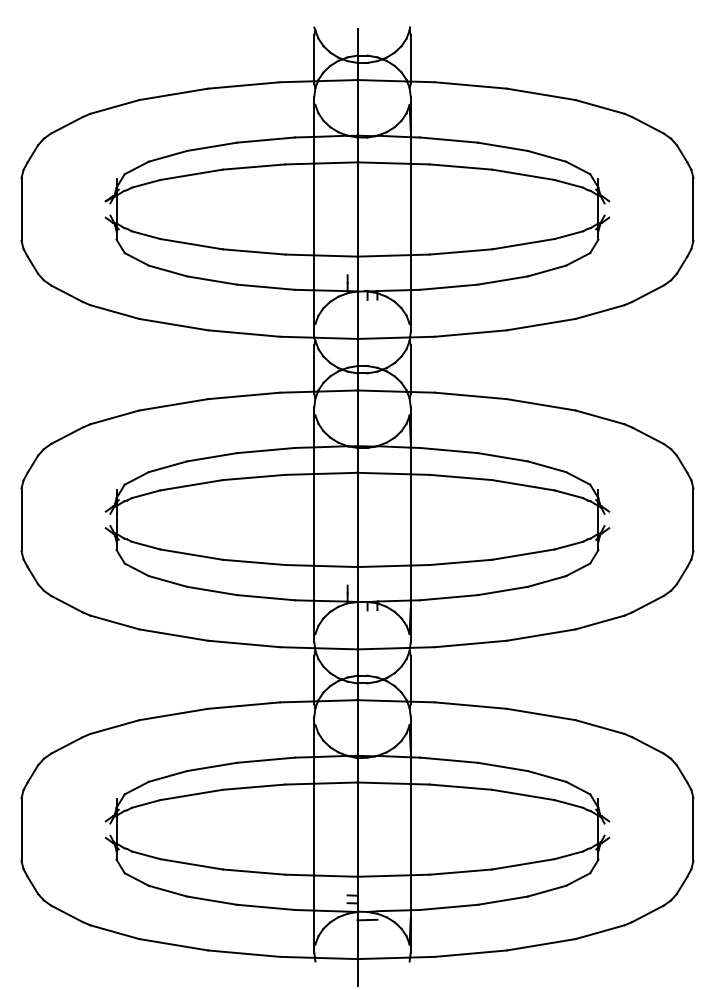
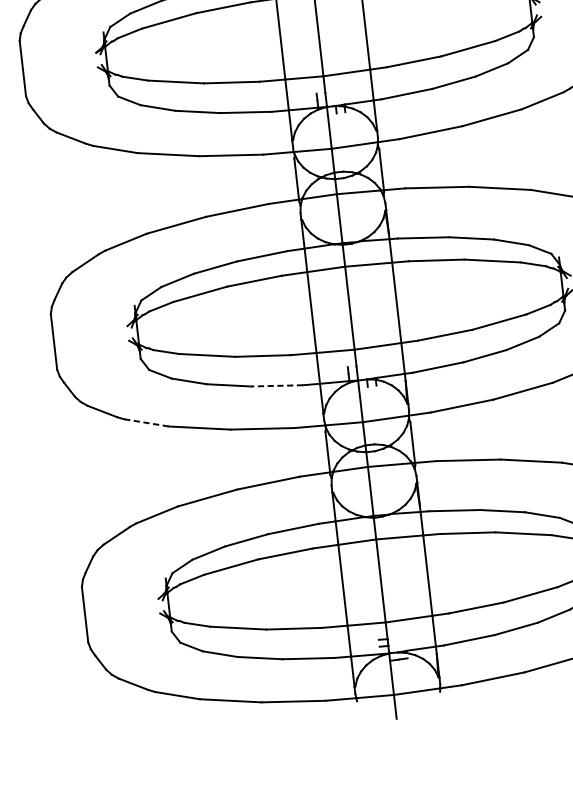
line: (265, 597) -> (276, 385), solid -> dashed
line: (114, 622) -> (146, 422), solid -> dashed

